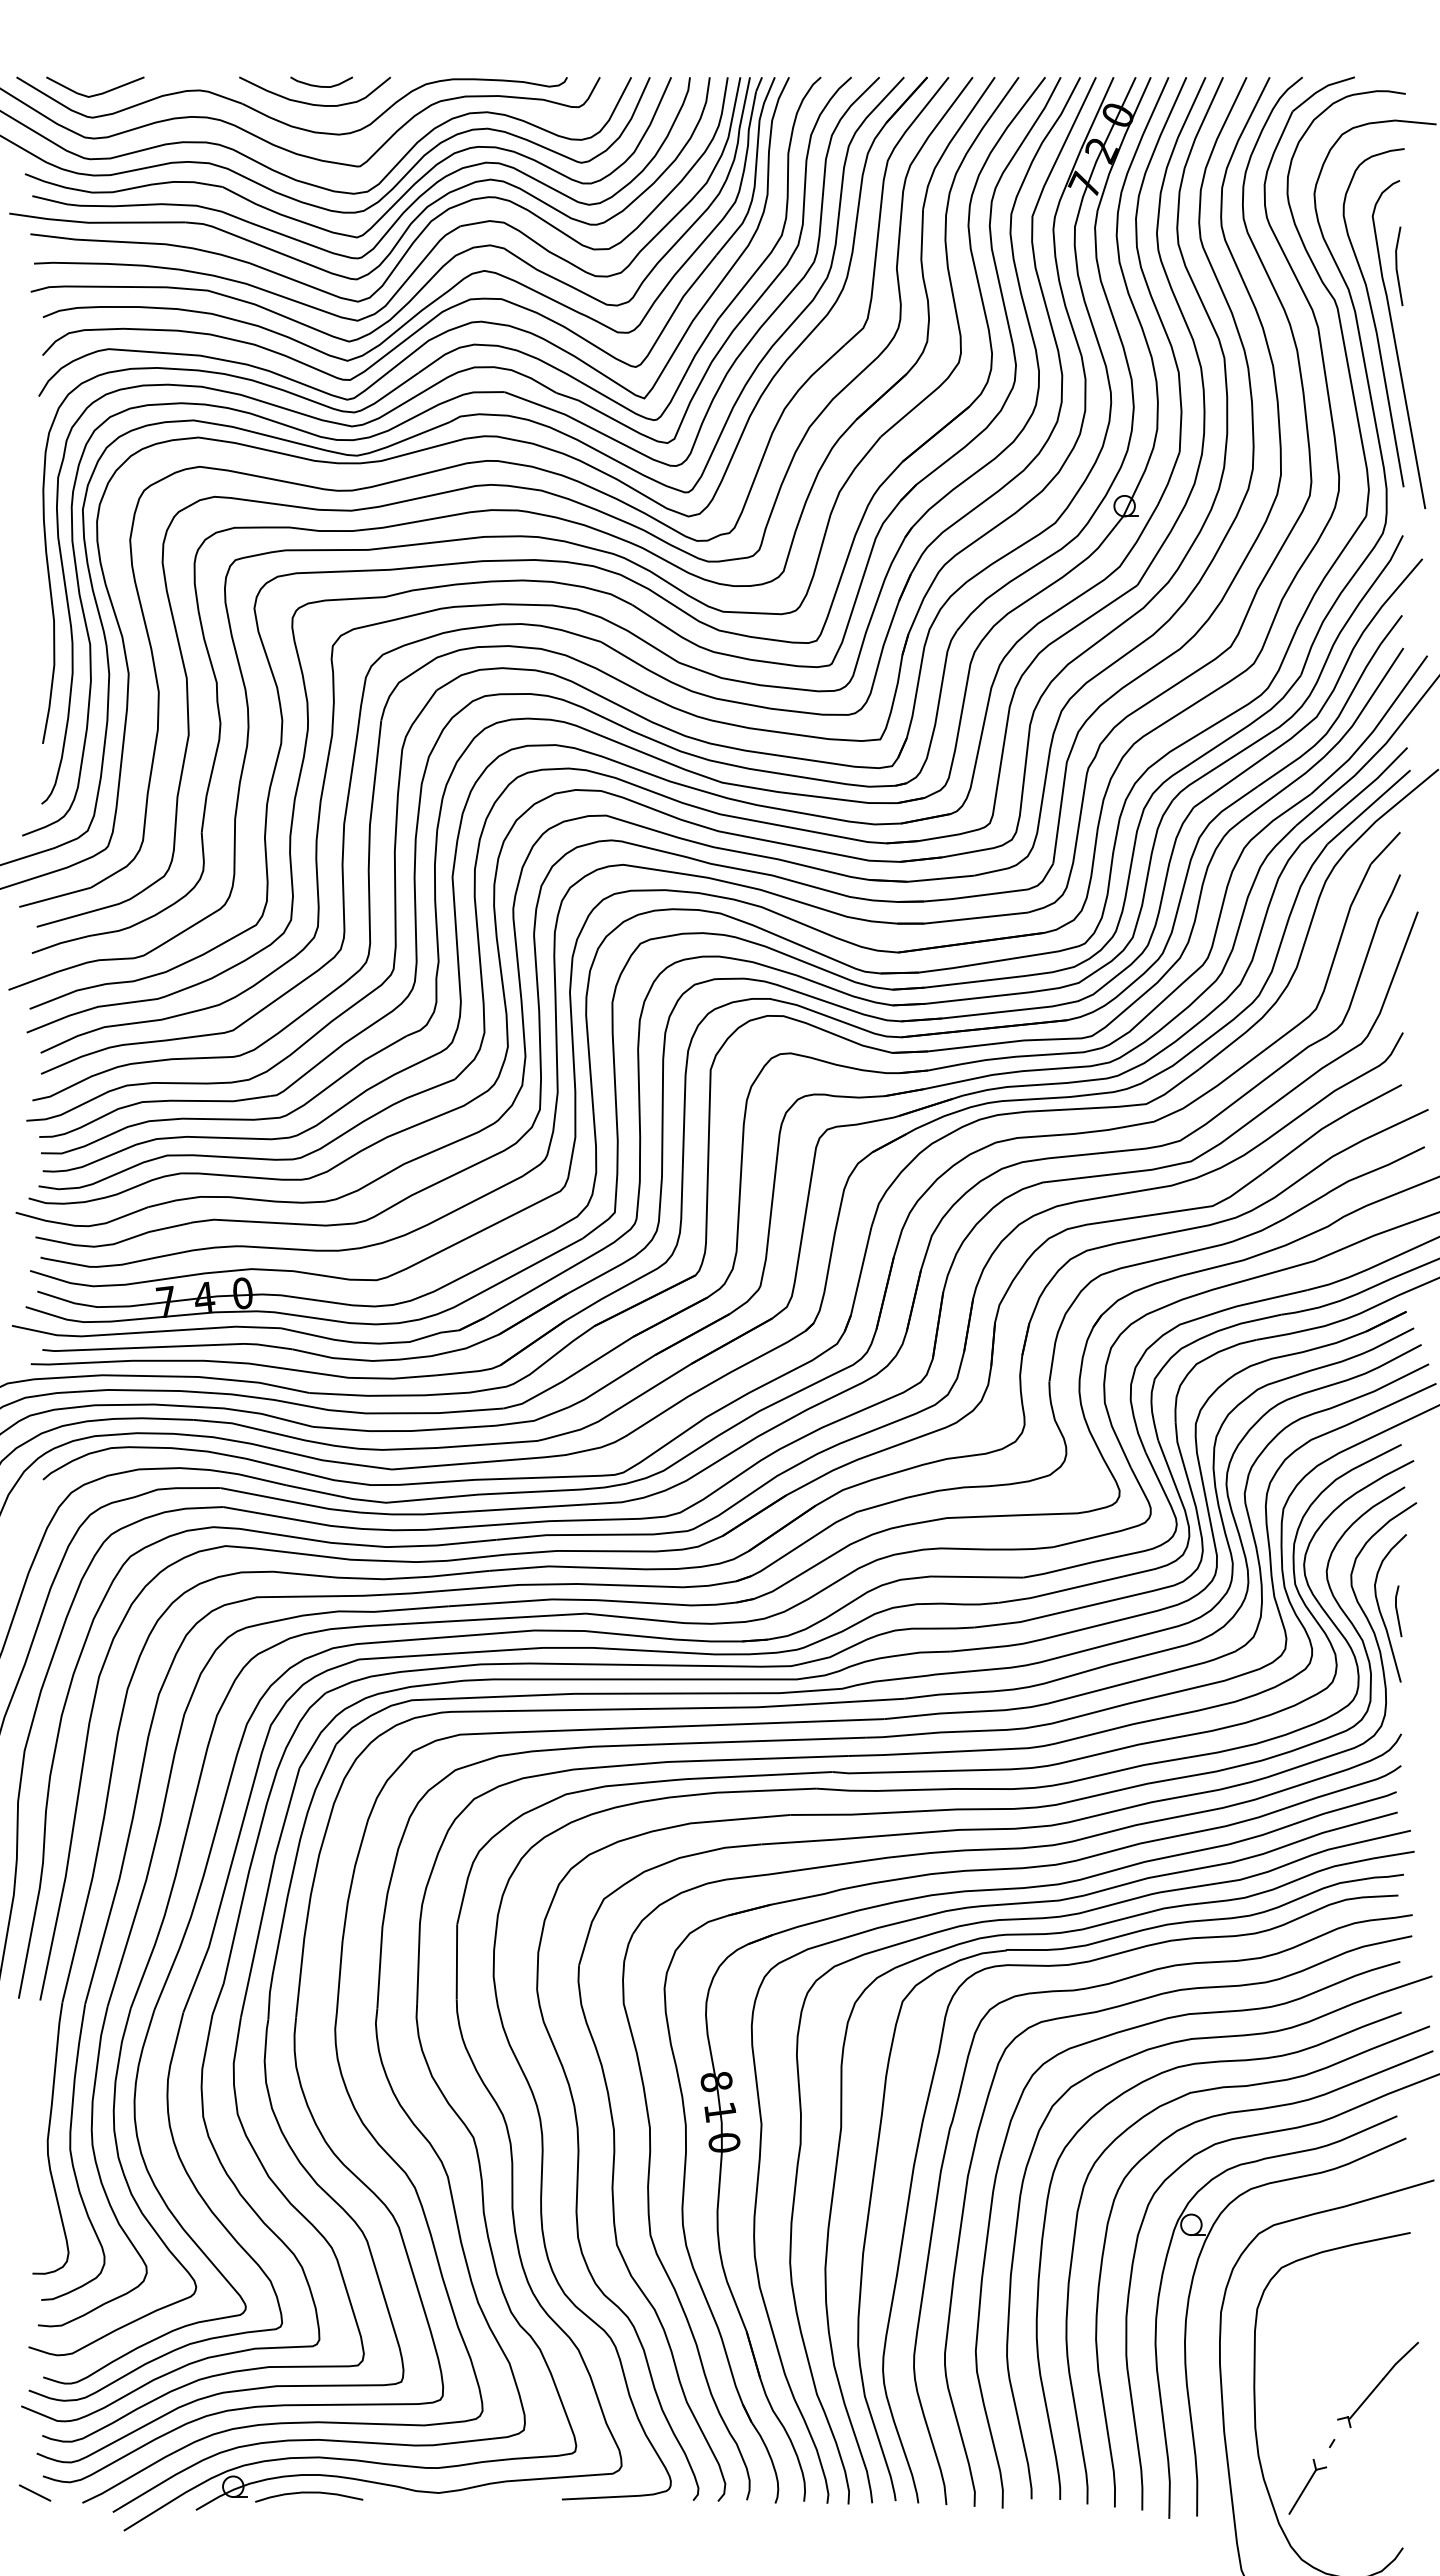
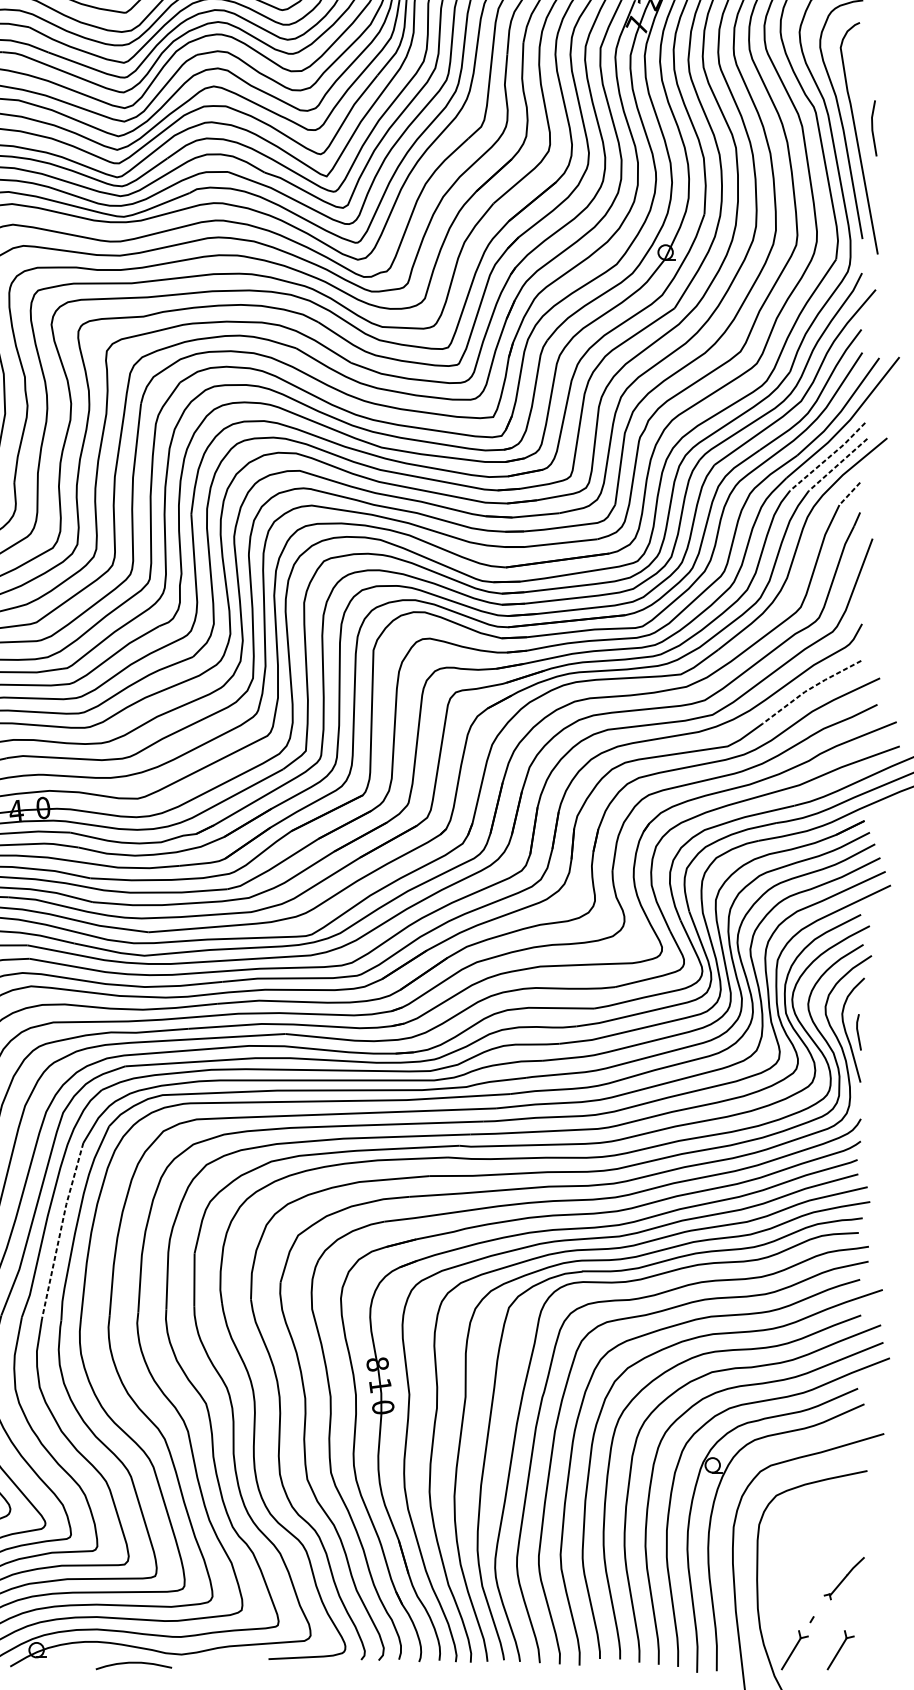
line: (1397, 266) -> (873, 128), moved
line: (1356, 796) -> (829, 457), solid -> dashed
line: (1368, 807) -> (837, 465), solid -> dashed
line: (1385, 848) -> (849, 494), solid -> dashed
line: (1328, 1124) -> (809, 688), solid -> dashed
line: (267, 1891) -> (60, 1230), solid -> dashed
part: (1377, 2385) -> (844, 1578), size x0.7
part: (1372, 2486) -> (840, 1649), added
curve: (309, 2493) -> (134, 1663), moved

